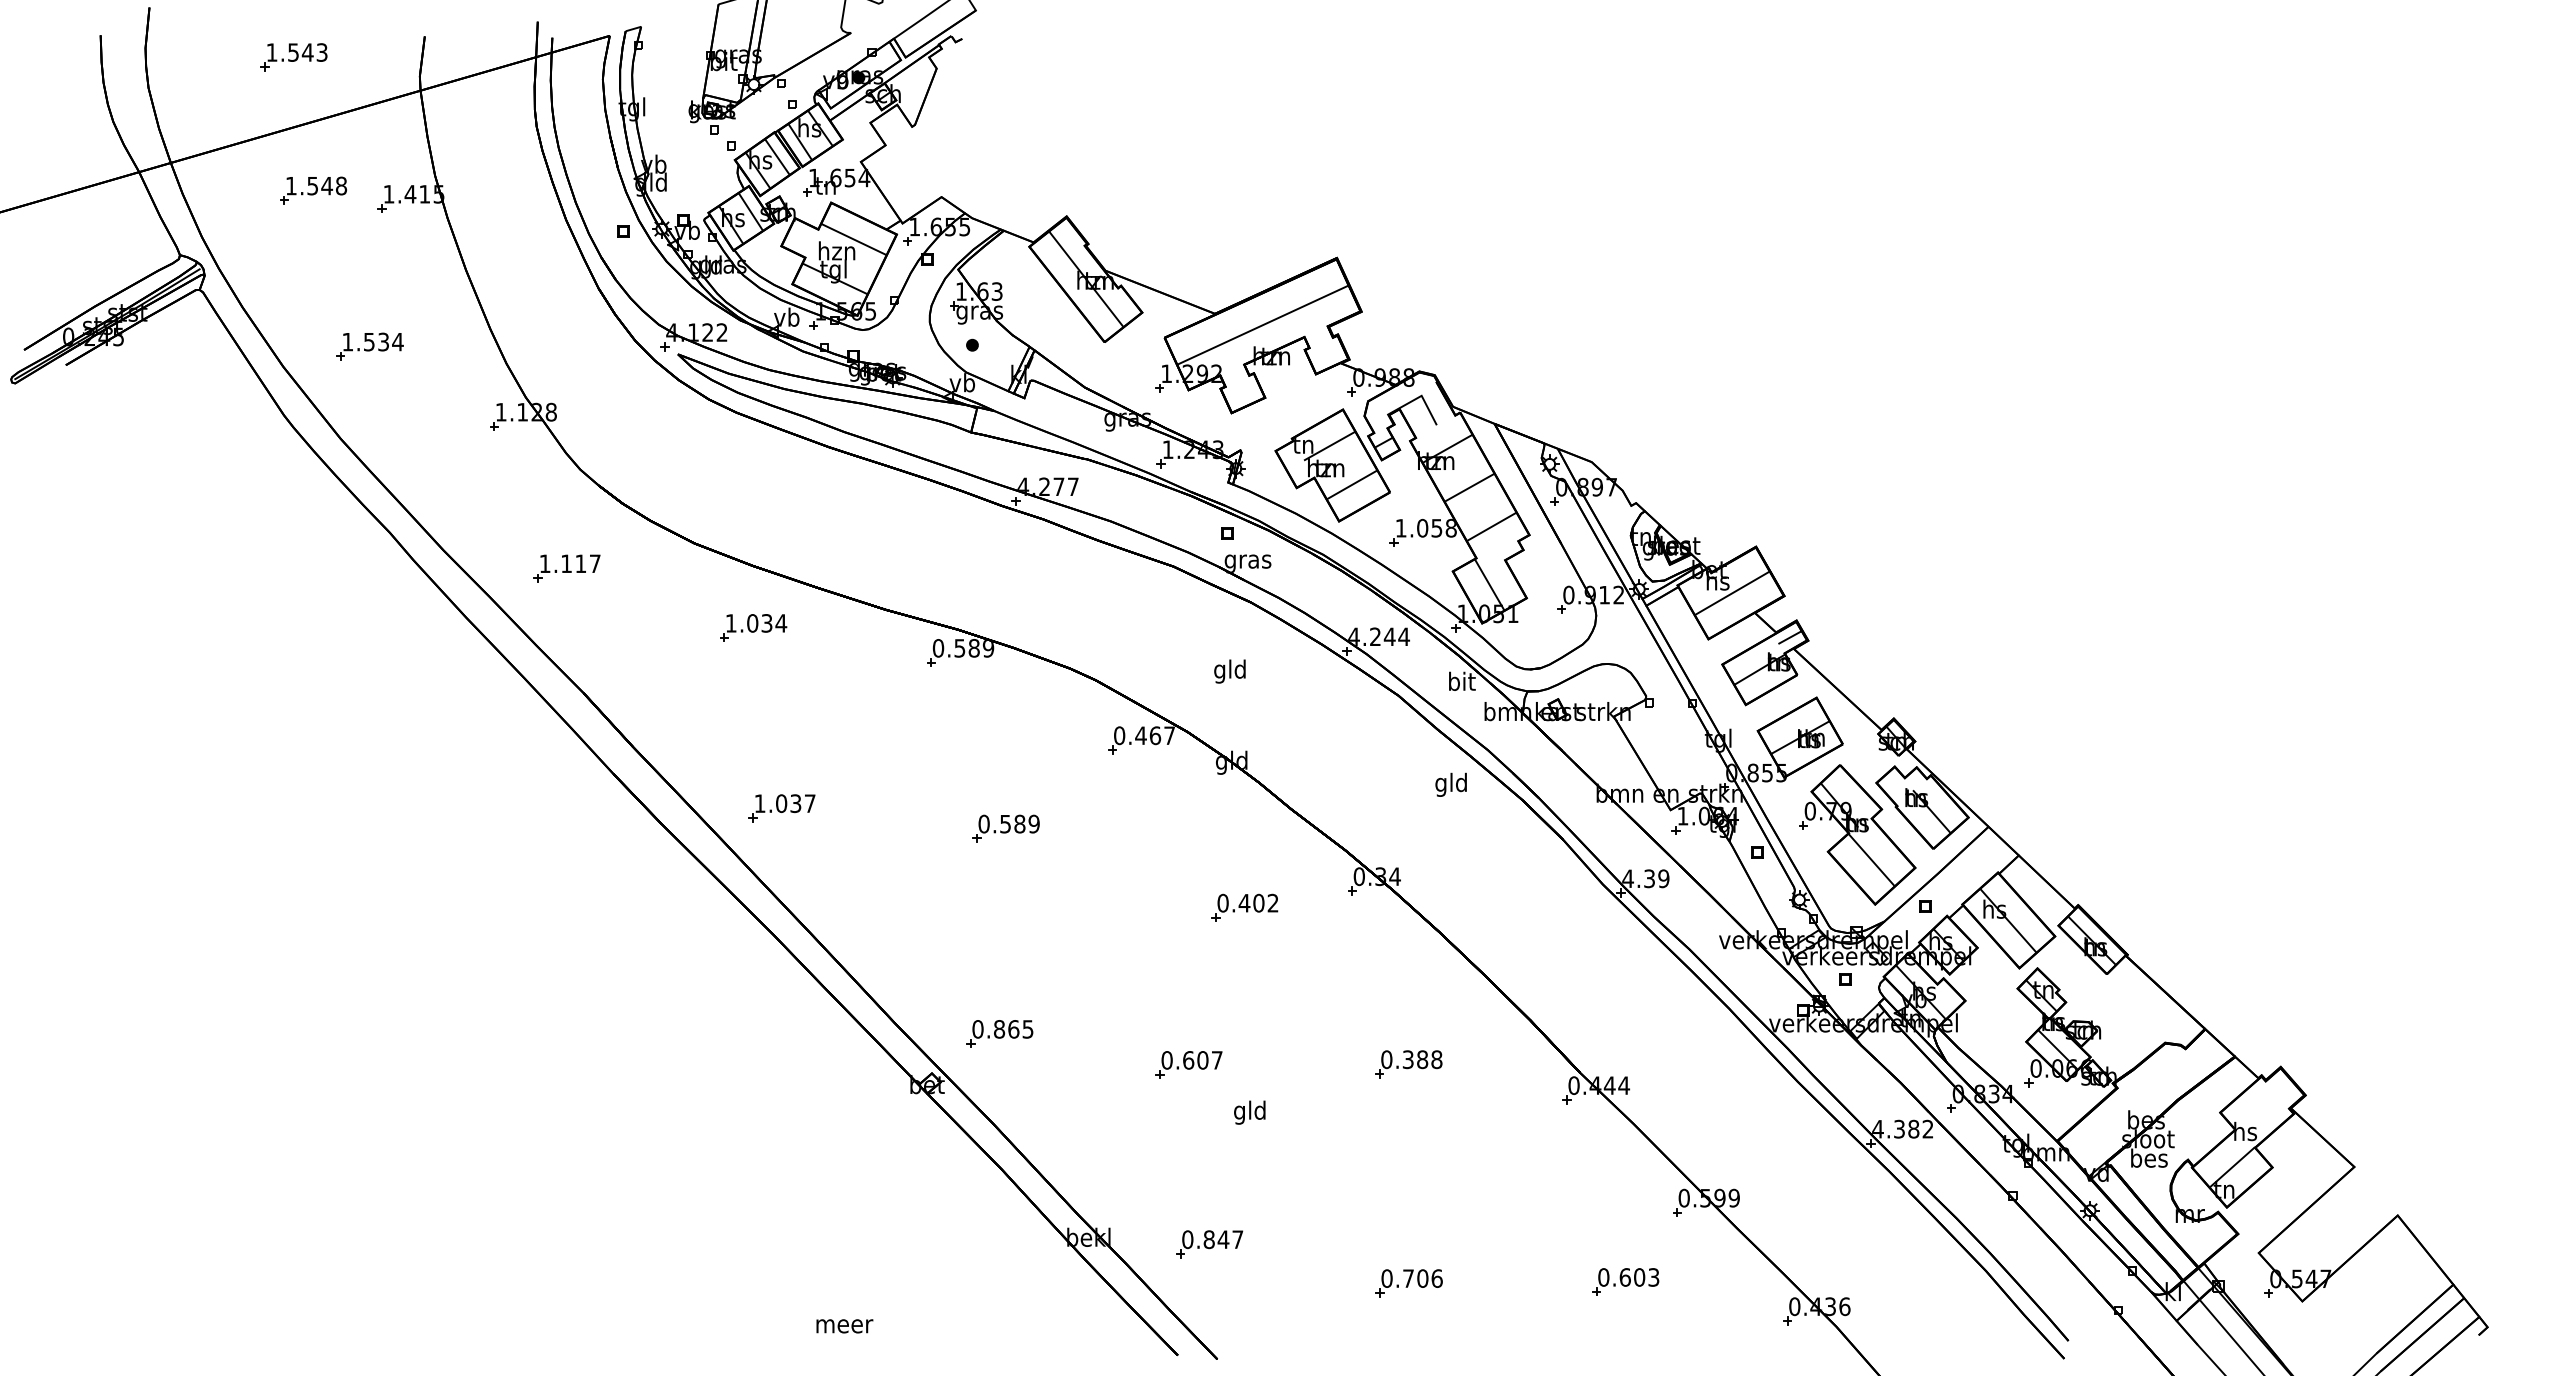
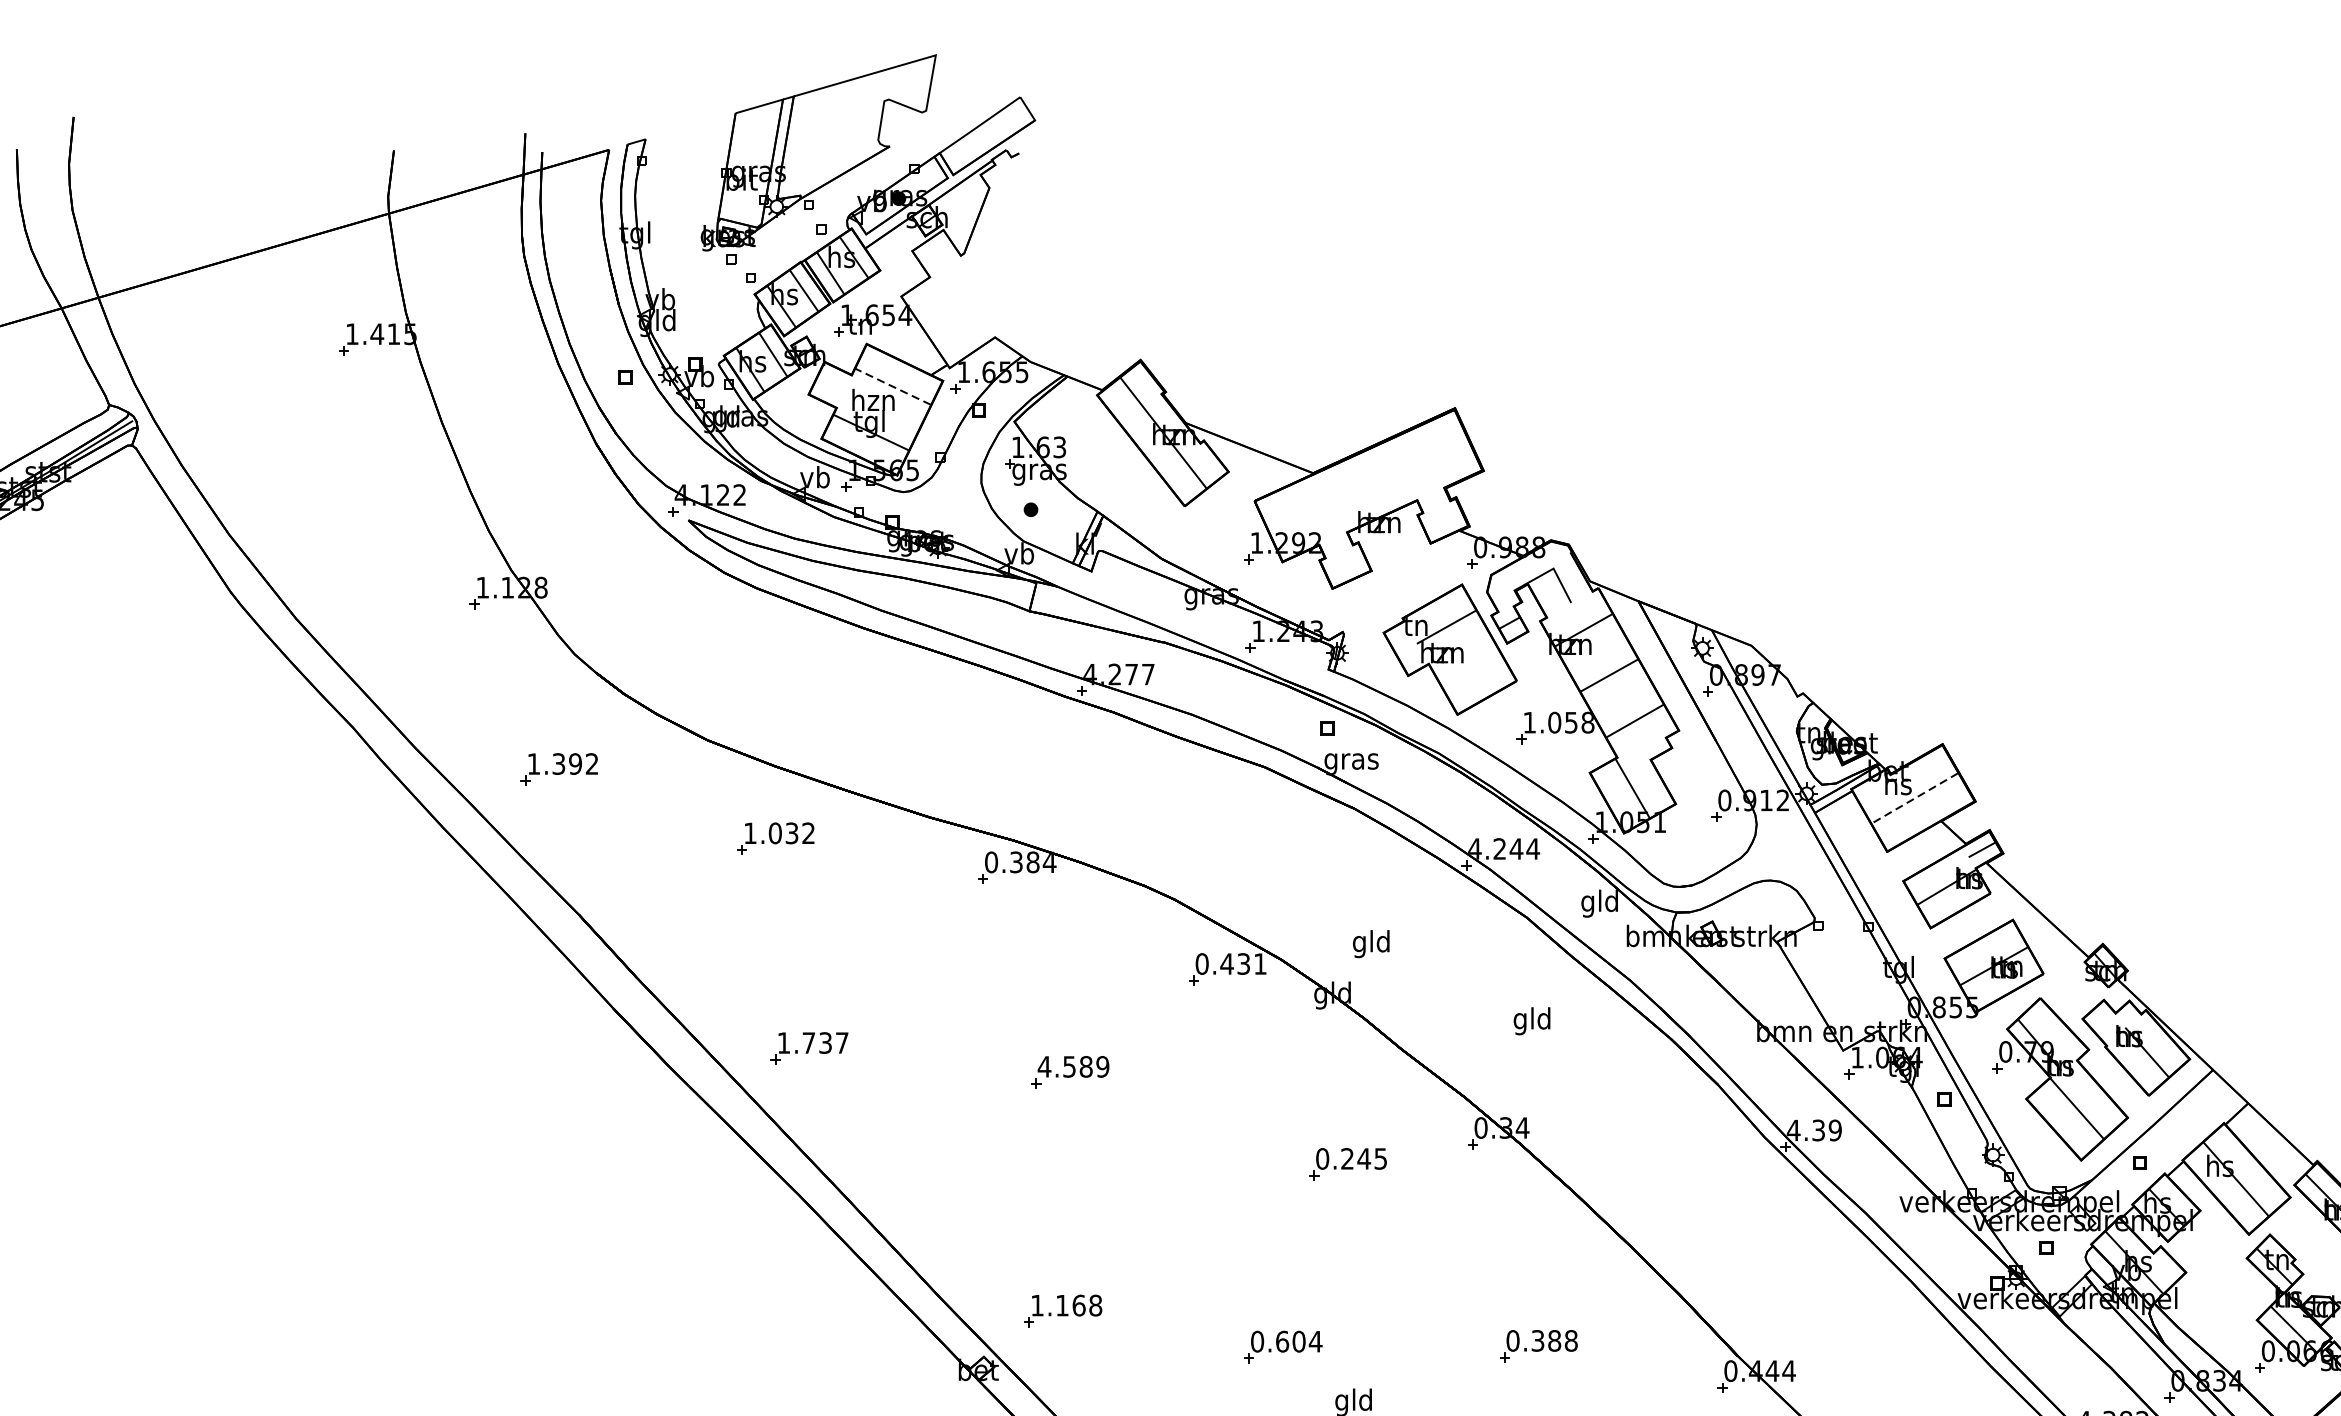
part: (293, 57) -> (241, 175), removed
part: (313, 190) -> (264, 329), removed
line: (853, 239) -> (892, 386), solid -> dashed
line: (1262, 324) -> (1368, 485), removed
part: (369, 346) -> (329, 511), removed
line: (1351, 484) -> (1471, 671), removed
text: (580, 563) -> (575, 763), 1.117 -> 1.392
line: (1732, 593) -> (1915, 798), solid -> dashed
text: (781, 623) -> (808, 833), 1.034 -> 1.032
text: (974, 648) -> (1033, 862), 0.589 -> 0.384
text: (1229, 671) -> (1370, 943), moved
text: (1460, 683) -> (1598, 903), bit -> gld
text: (1161, 735) -> (1250, 963), 0.467 -> 0.431
text: (1450, 784) -> (1531, 1020), moved
text: (781, 803) -> (808, 1042), 1.037 -> 1.737
text: (984, 823) -> (1045, 1066), 0.589 -> 4.589
text: (1258, 902) -> (1363, 1158), 0.402 -> 0.245
text: (1002, 1029) -> (1065, 1305), 0.865 -> 1.168
text: (1217, 1060) -> (1316, 1341), 0.607 -> 0.604

